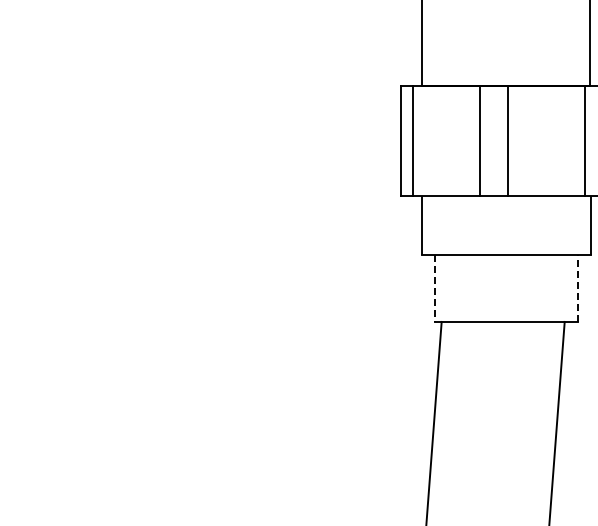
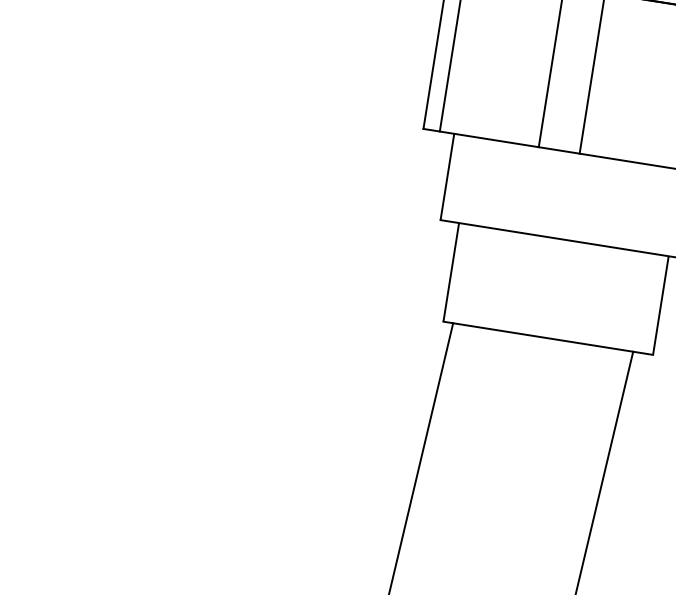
line: (435, 288) -> (451, 272), dashed -> solid
line: (578, 288) -> (661, 306), dashed -> solid

